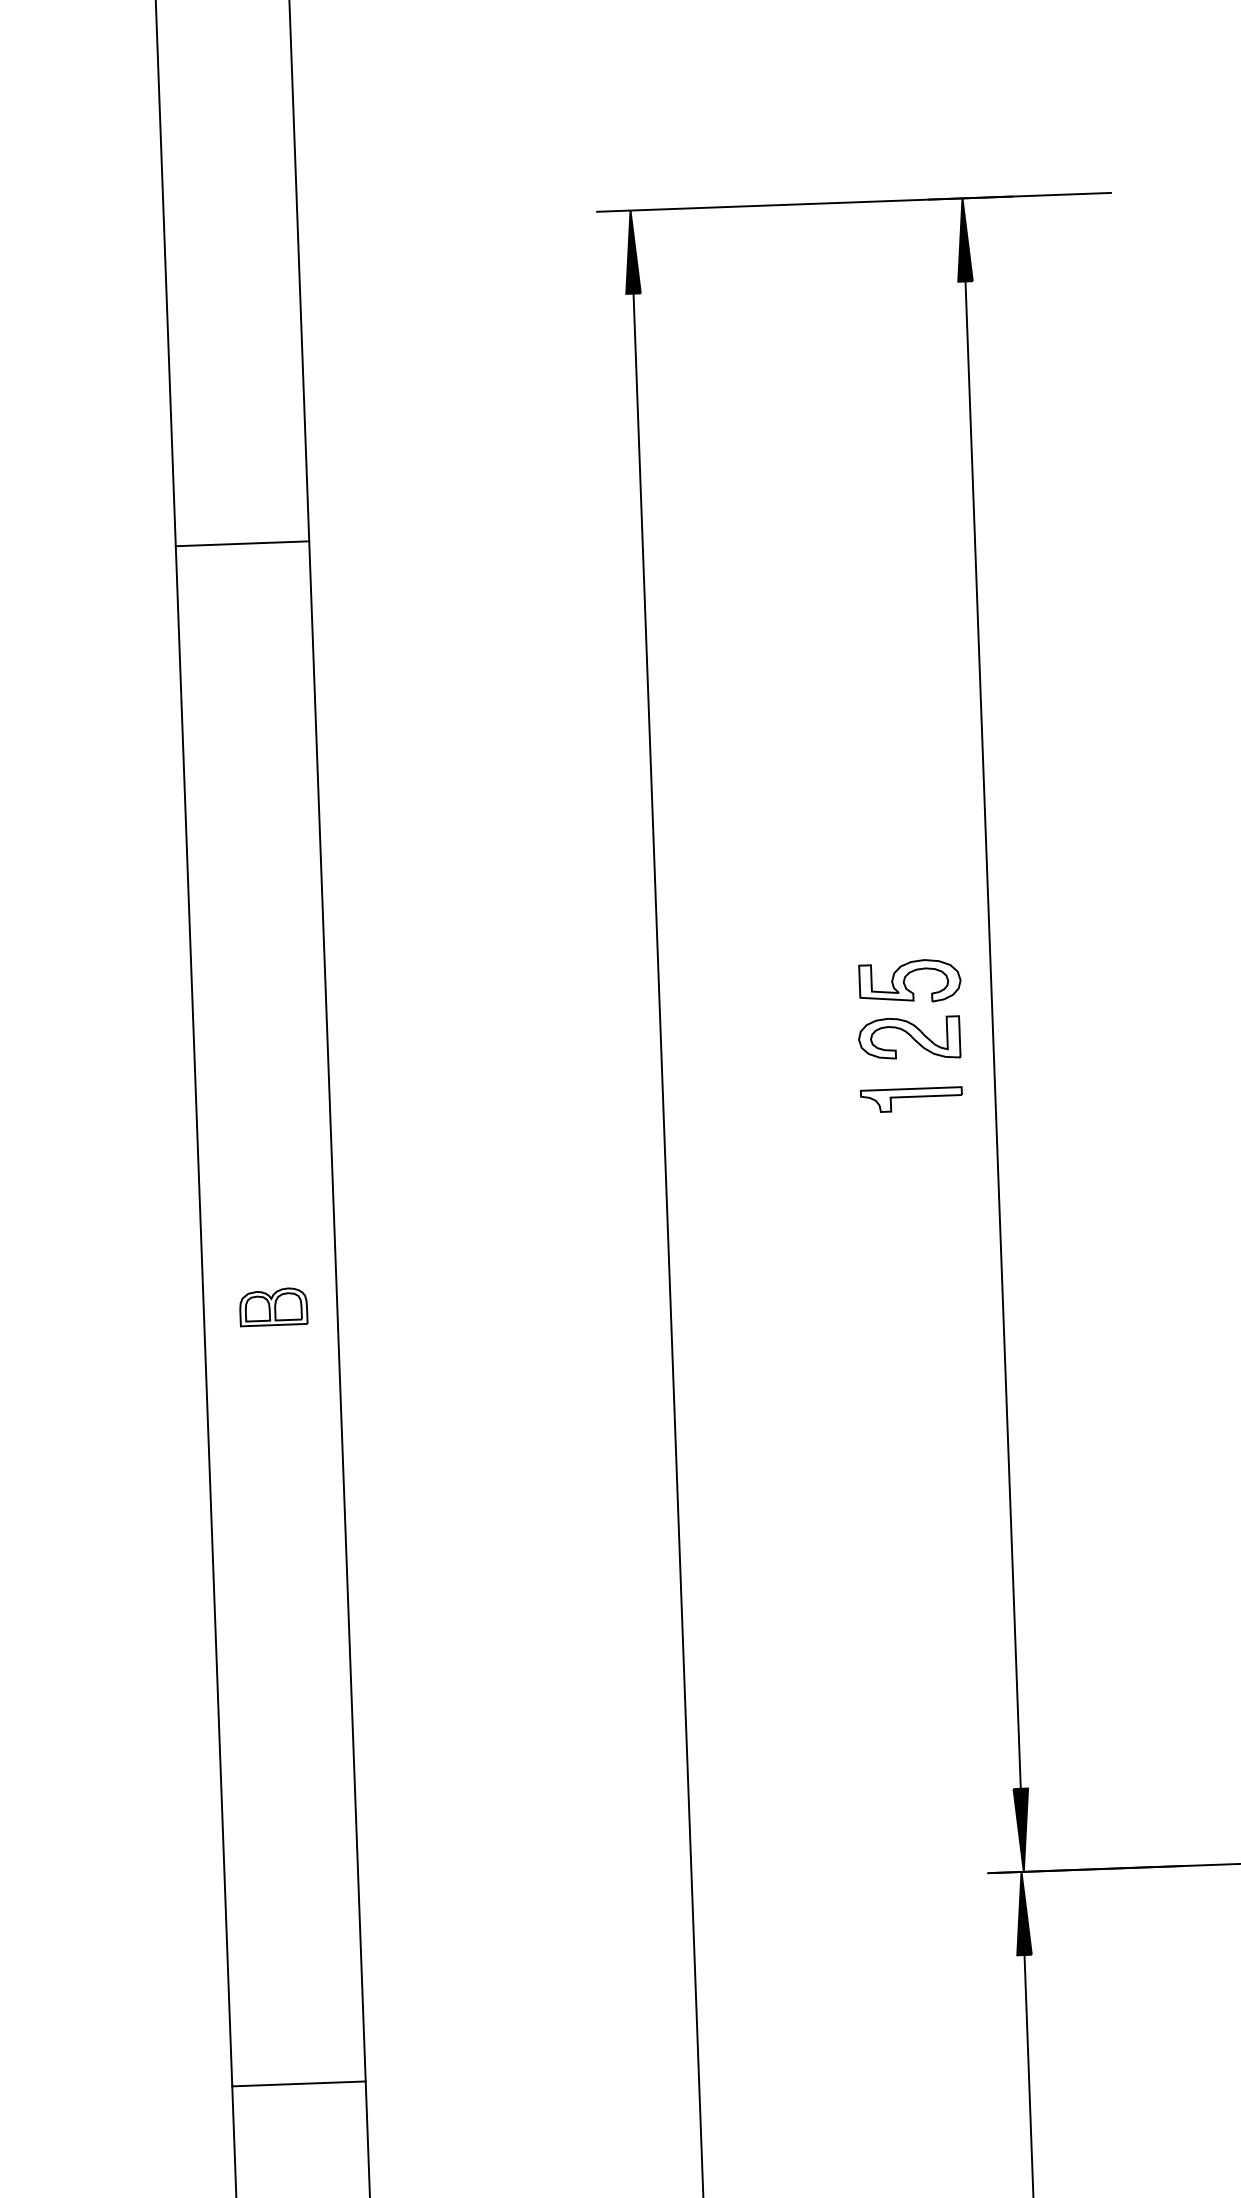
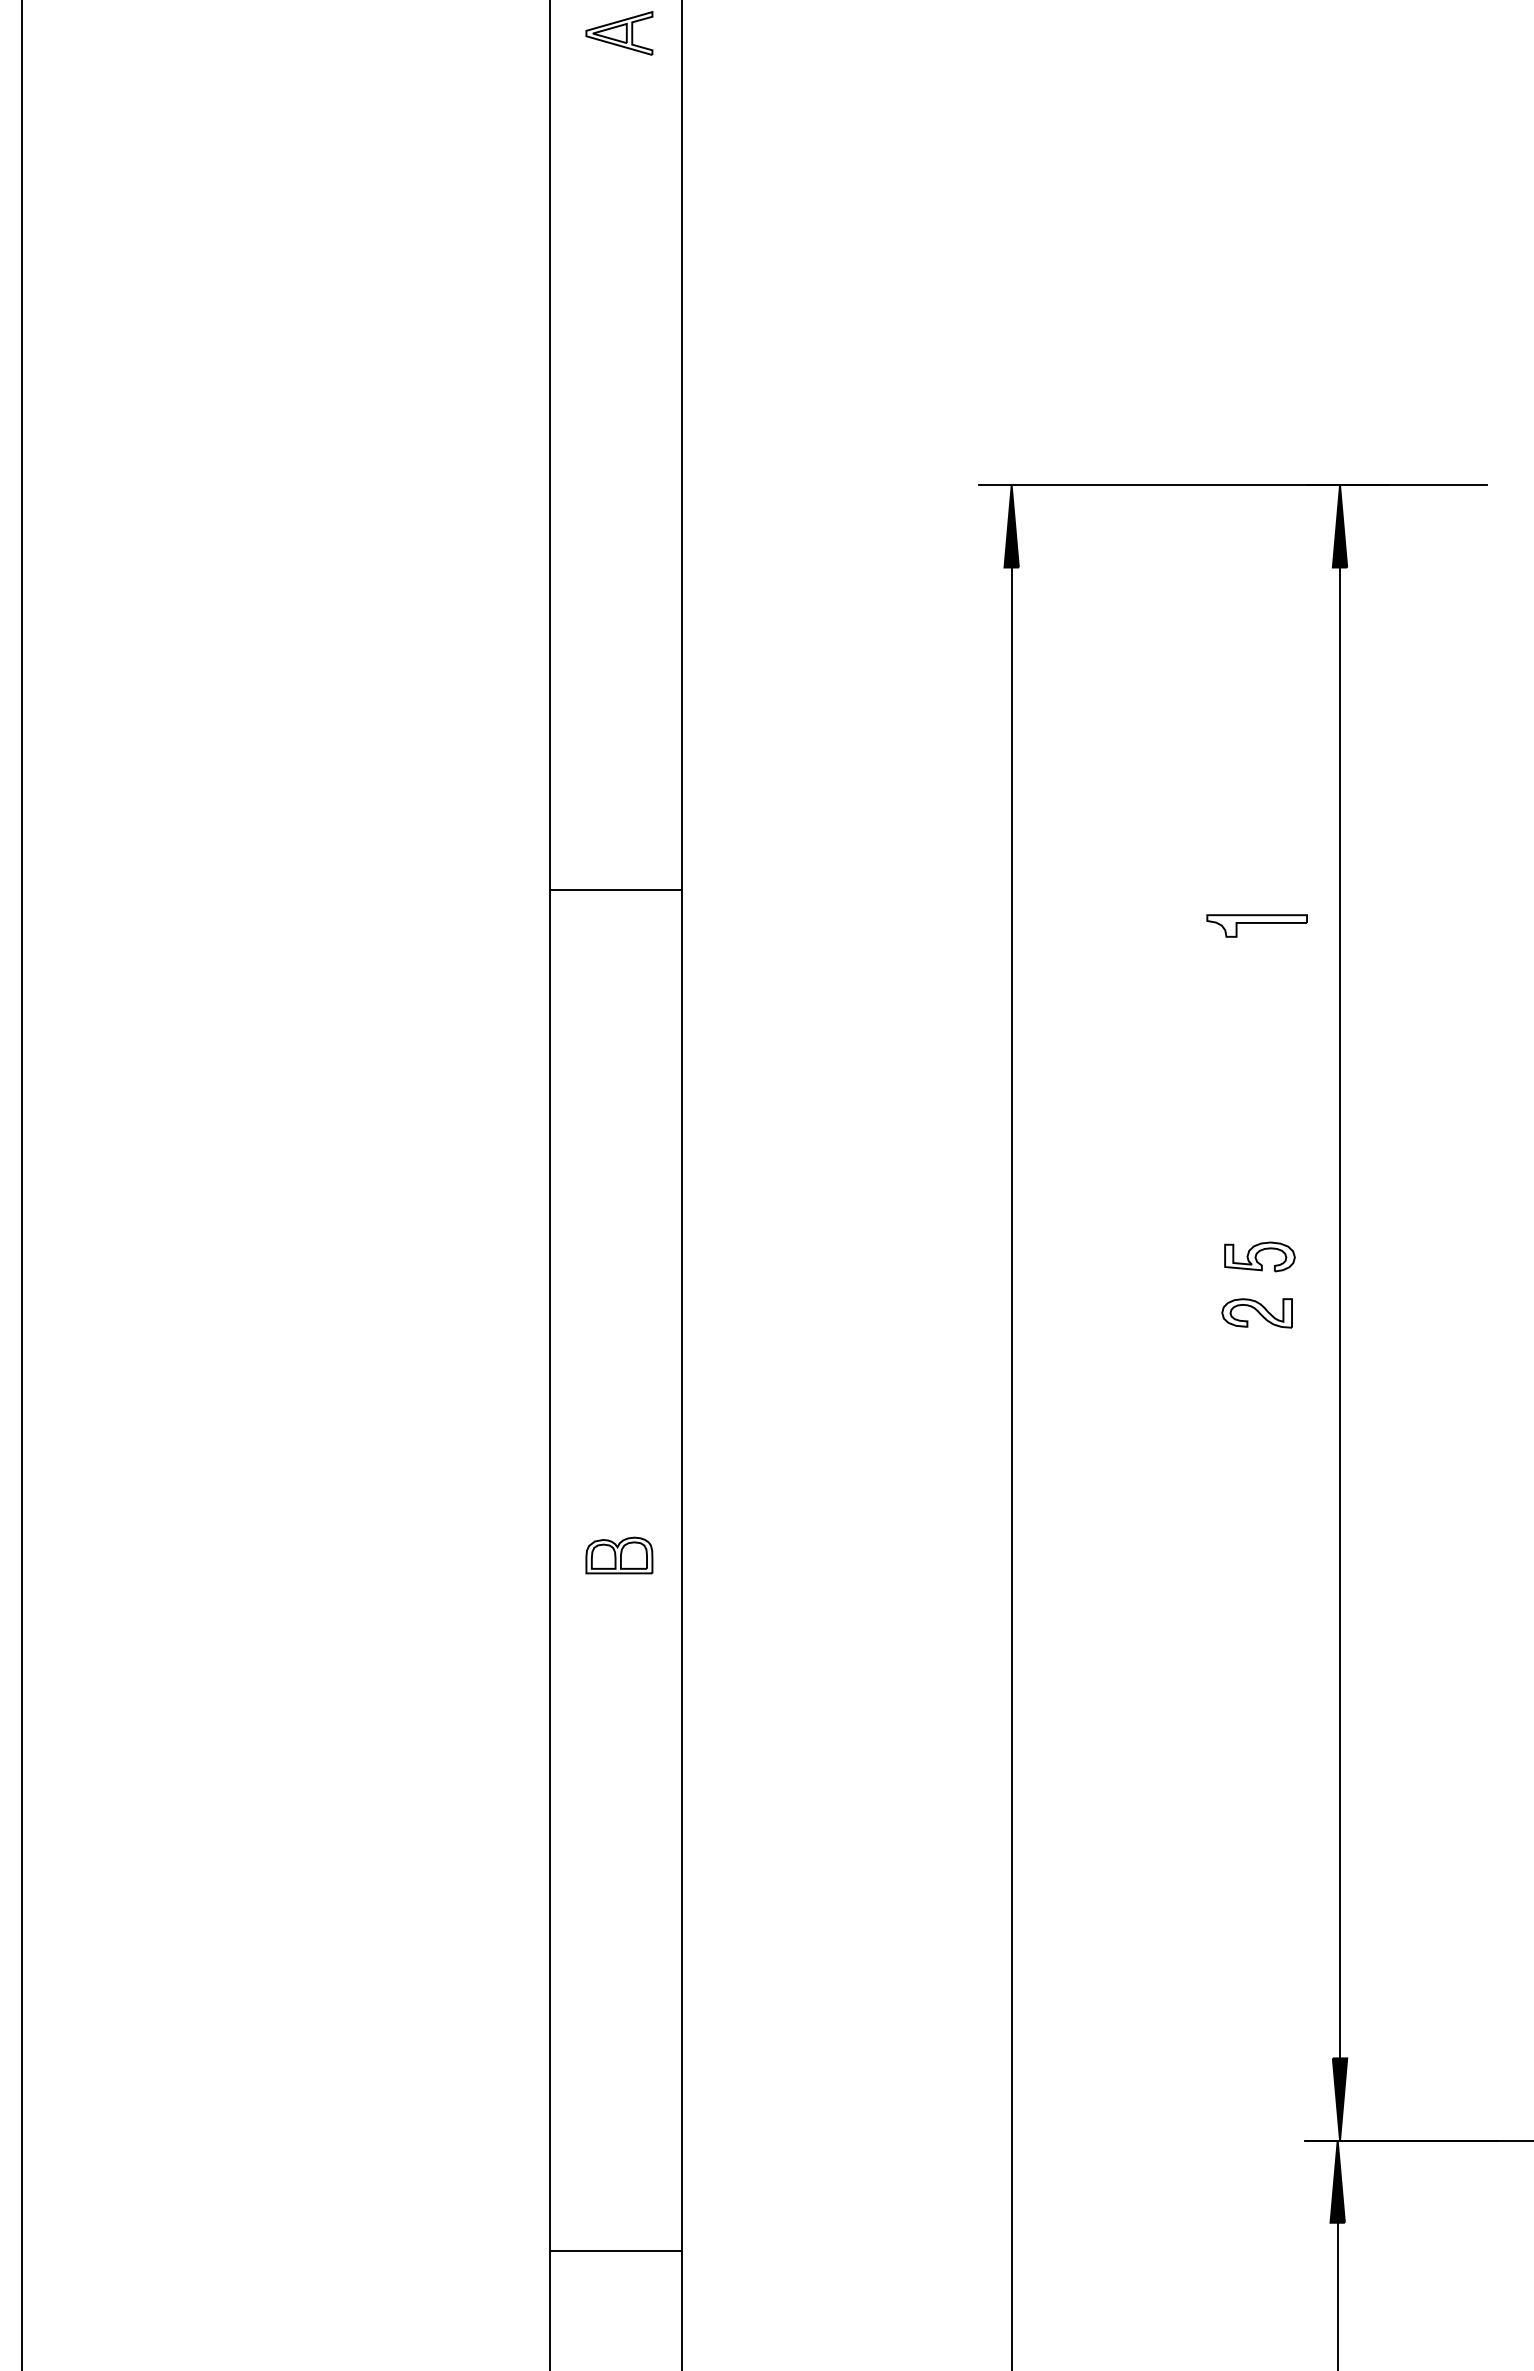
line: (242, 543) -> (616, 890), moved
part: (909, 981) -> (1259, 1256), size x0.7
part: (908, 1038) -> (1256, 1313), size x0.7
part: (910, 1099) -> (1256, 925), moved
line: (299, 2083) -> (616, 2250), moved

